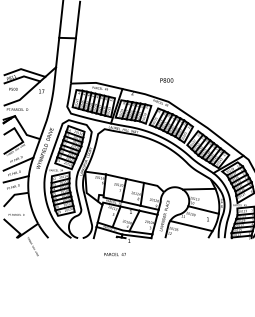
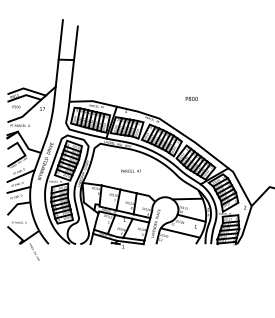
text: (166, 80) -> (191, 98), moved
text: (114, 253) -> (130, 170), moved

